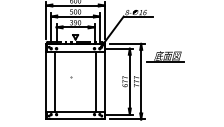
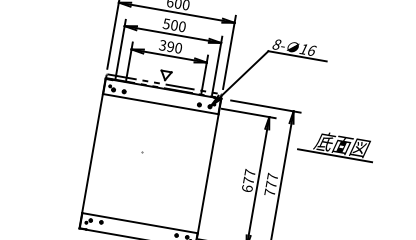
line: (54, 81) -> (108, 156), removed
line: (96, 81) -> (191, 170), removed

